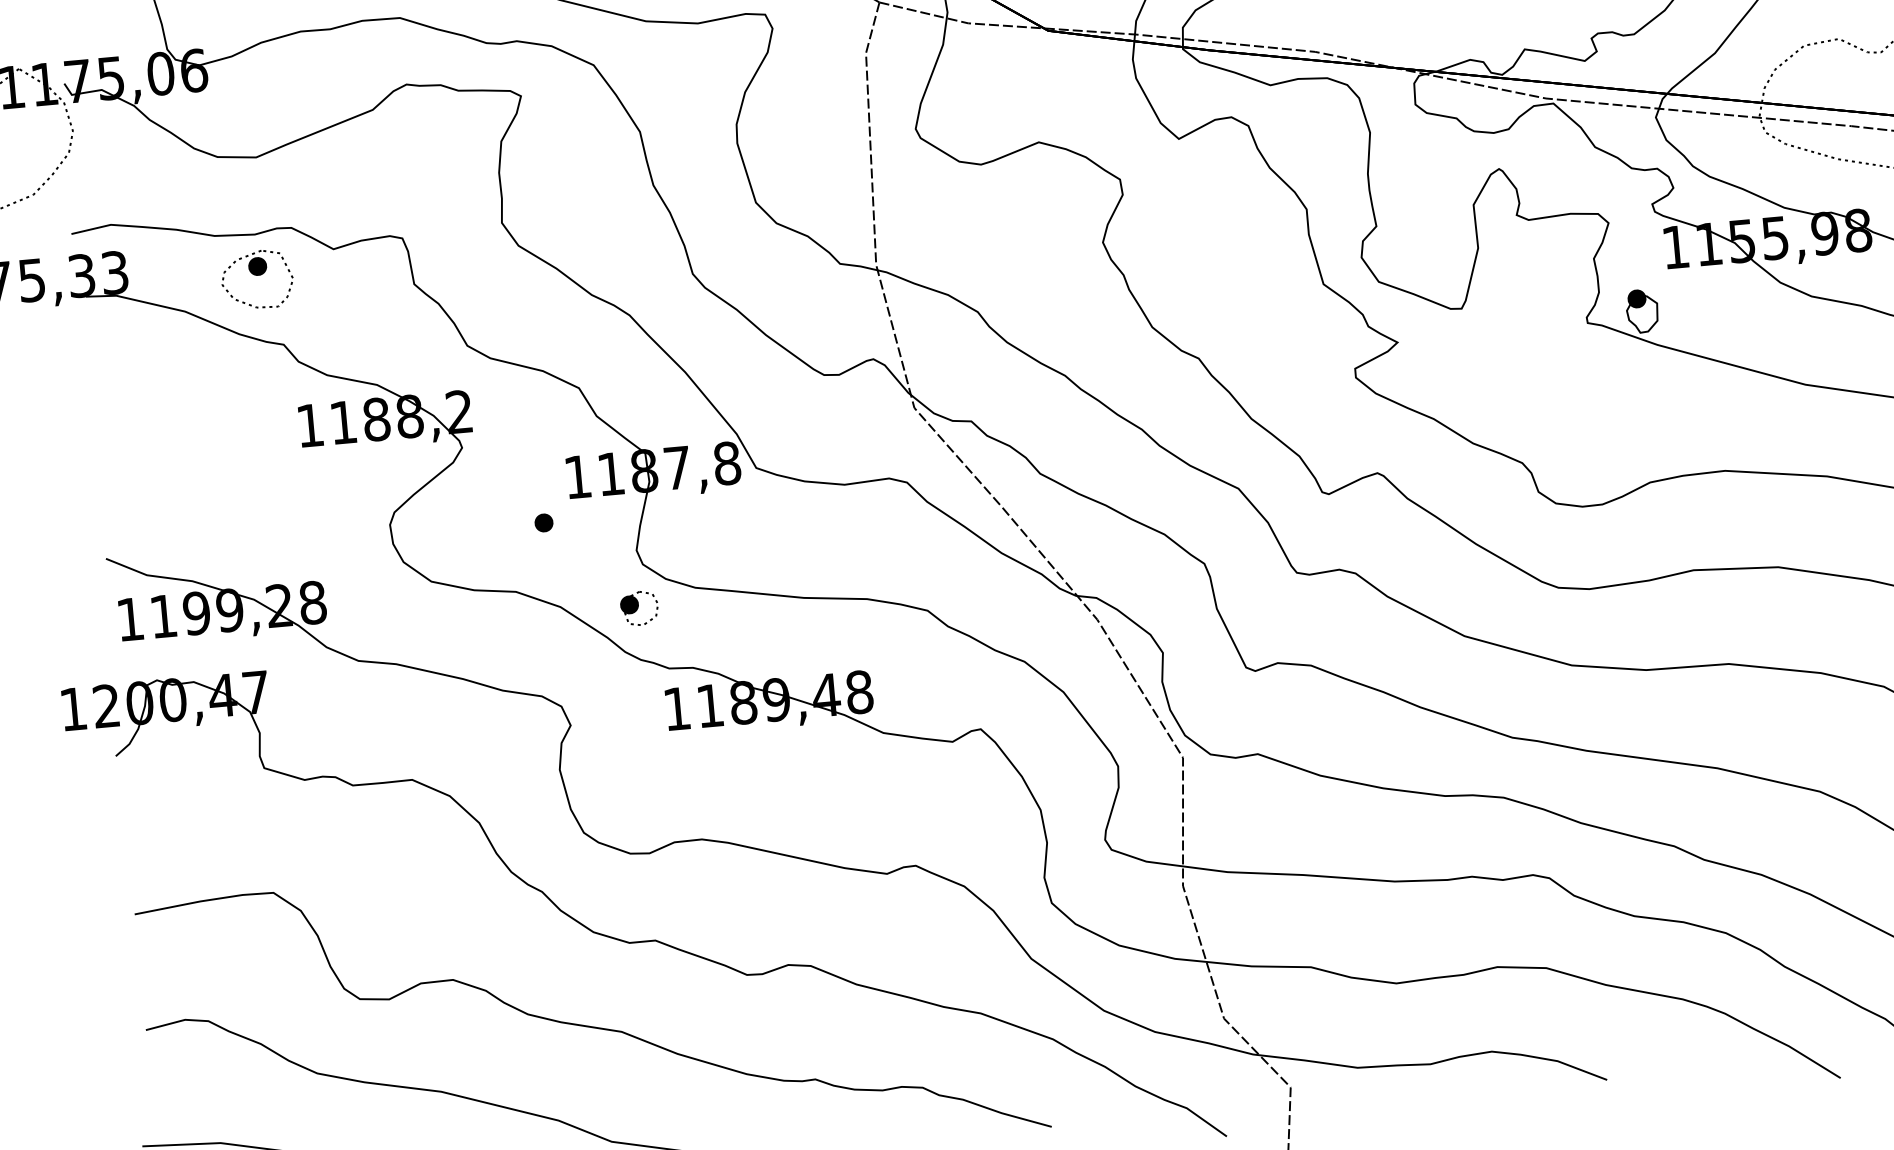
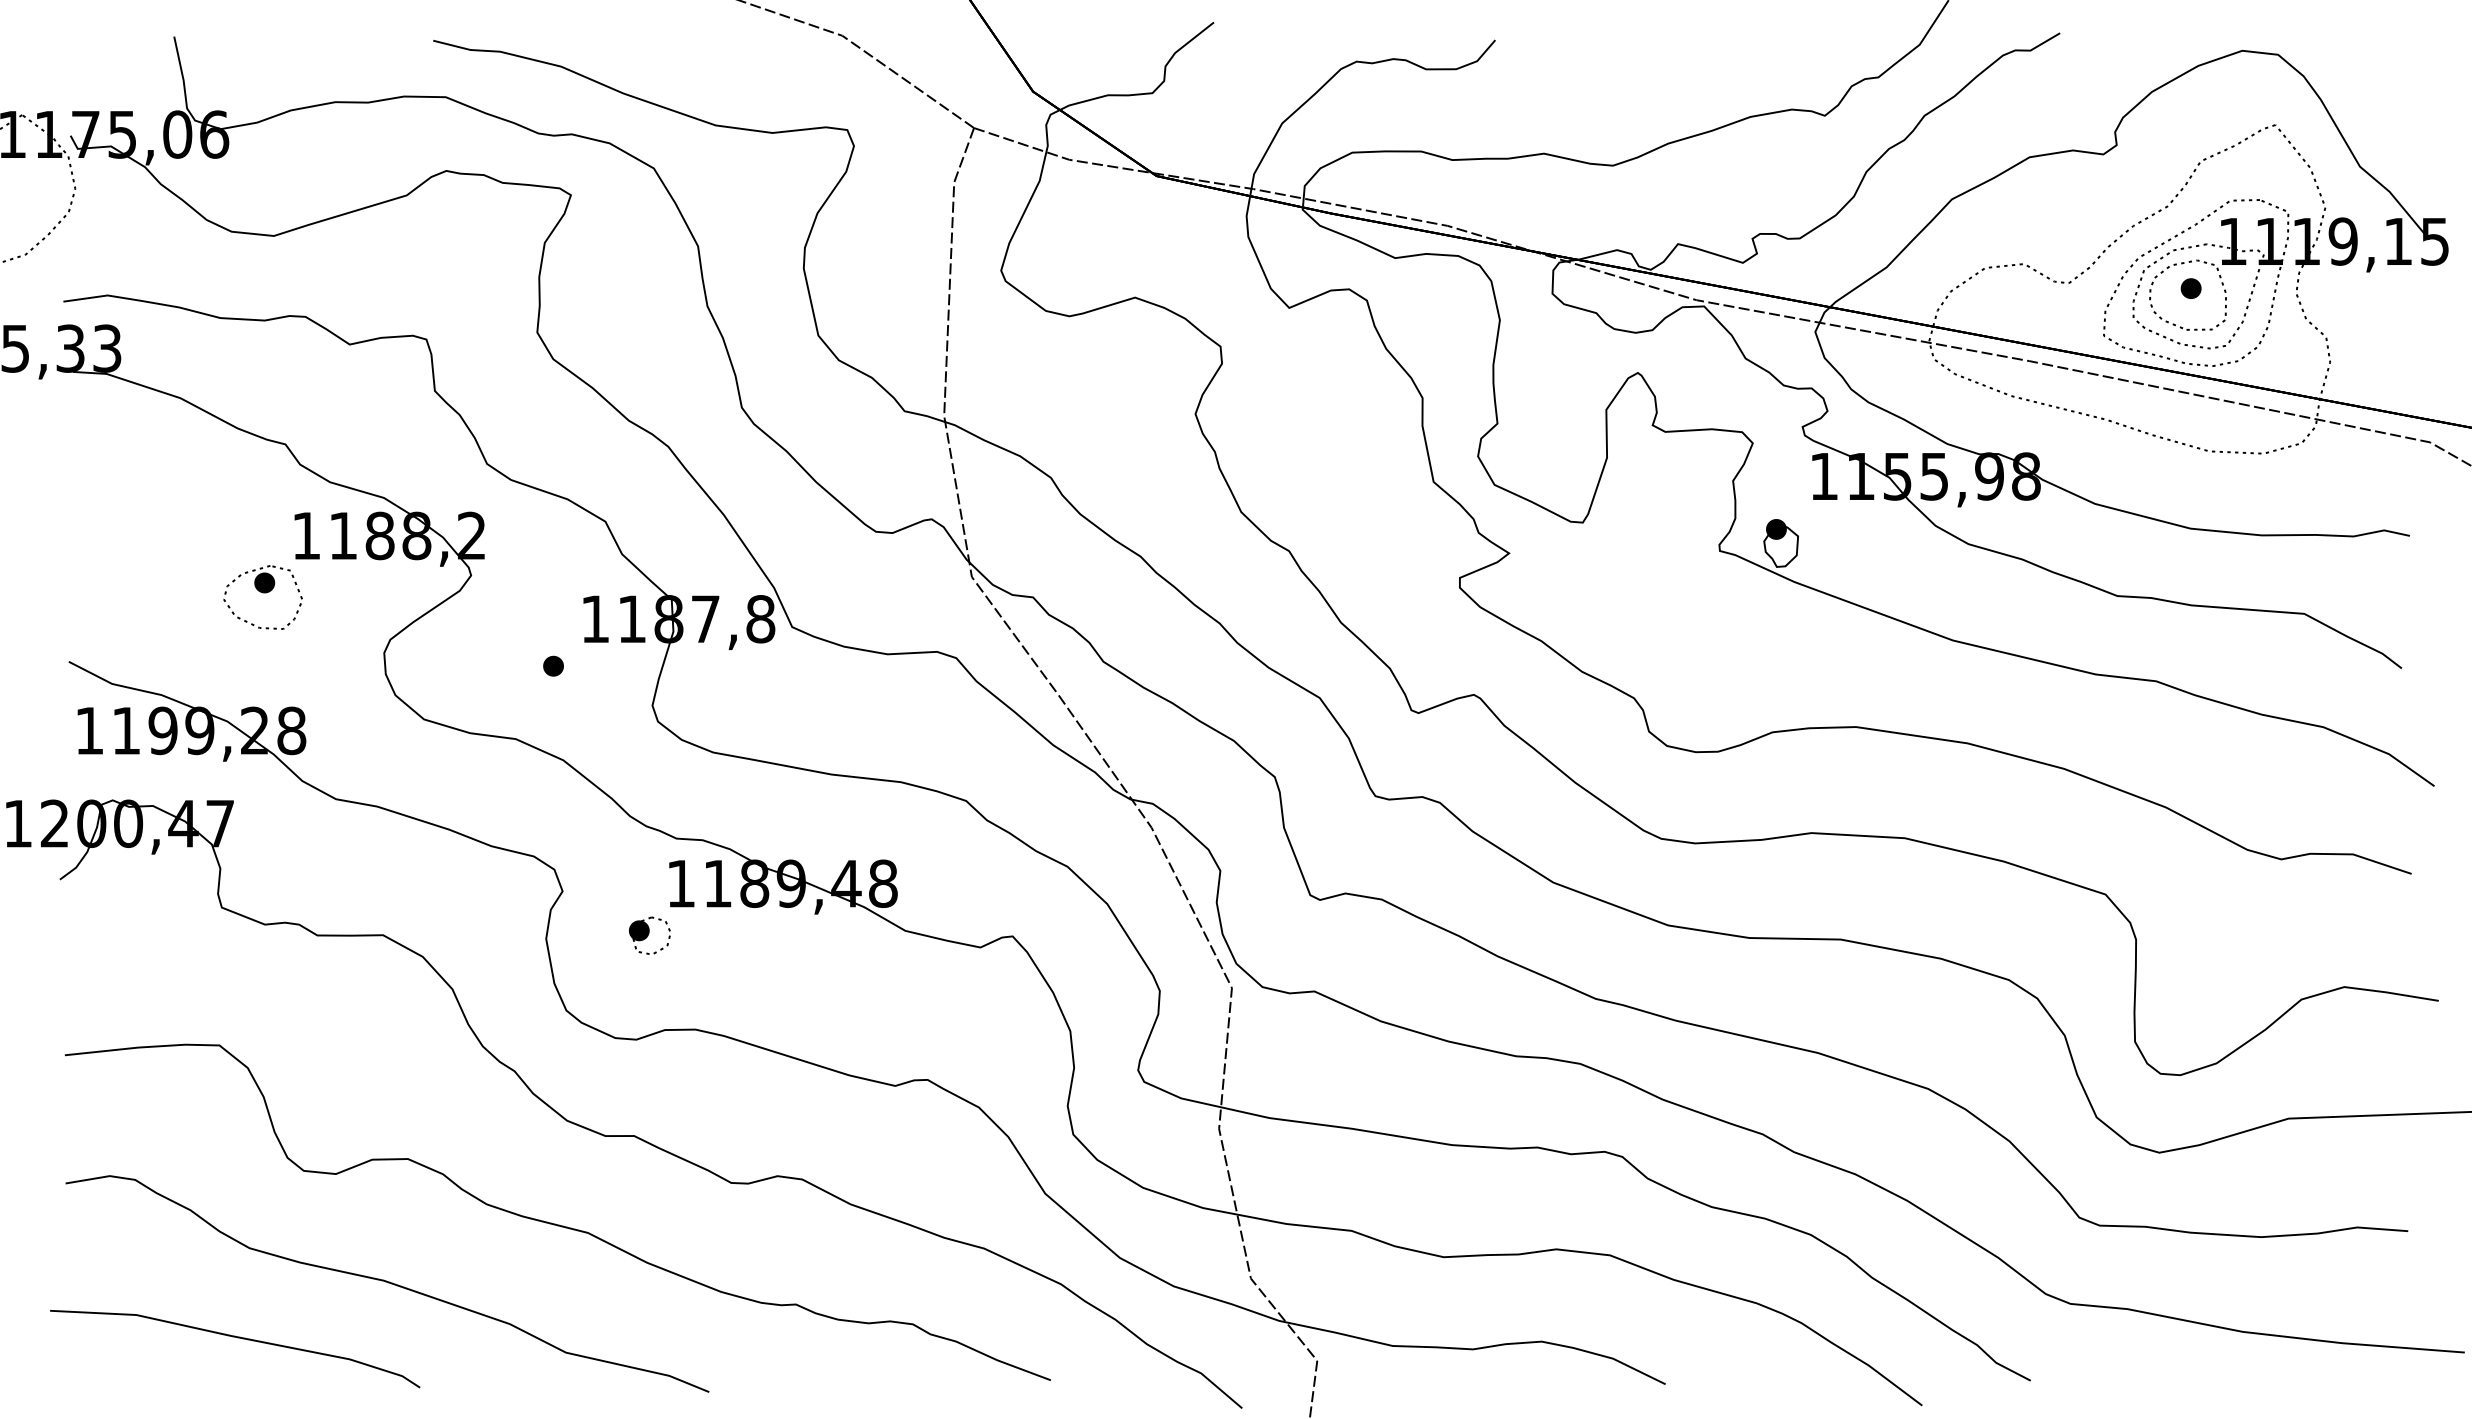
part: (256, 279) -> (262, 597), moved
part: (639, 608) -> (649, 935), moved

